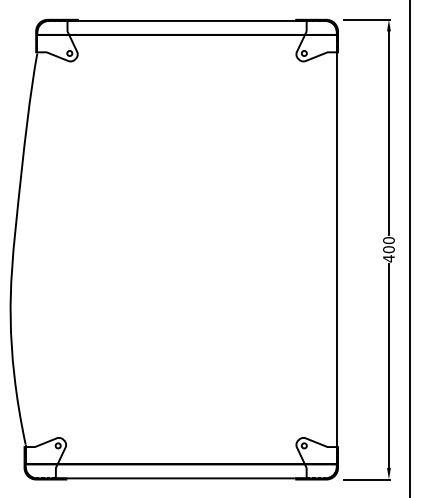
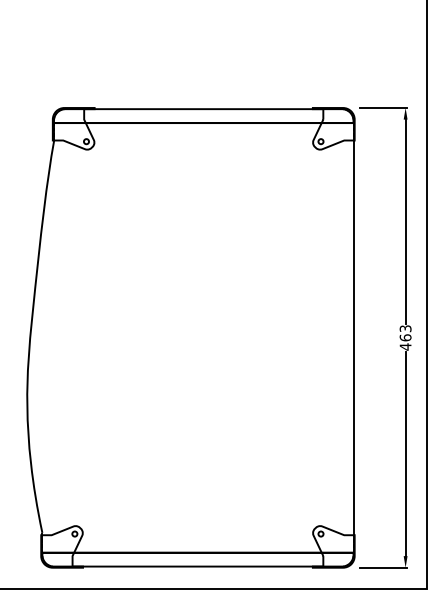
text: (388, 245) -> (405, 333), 400 -> 463

